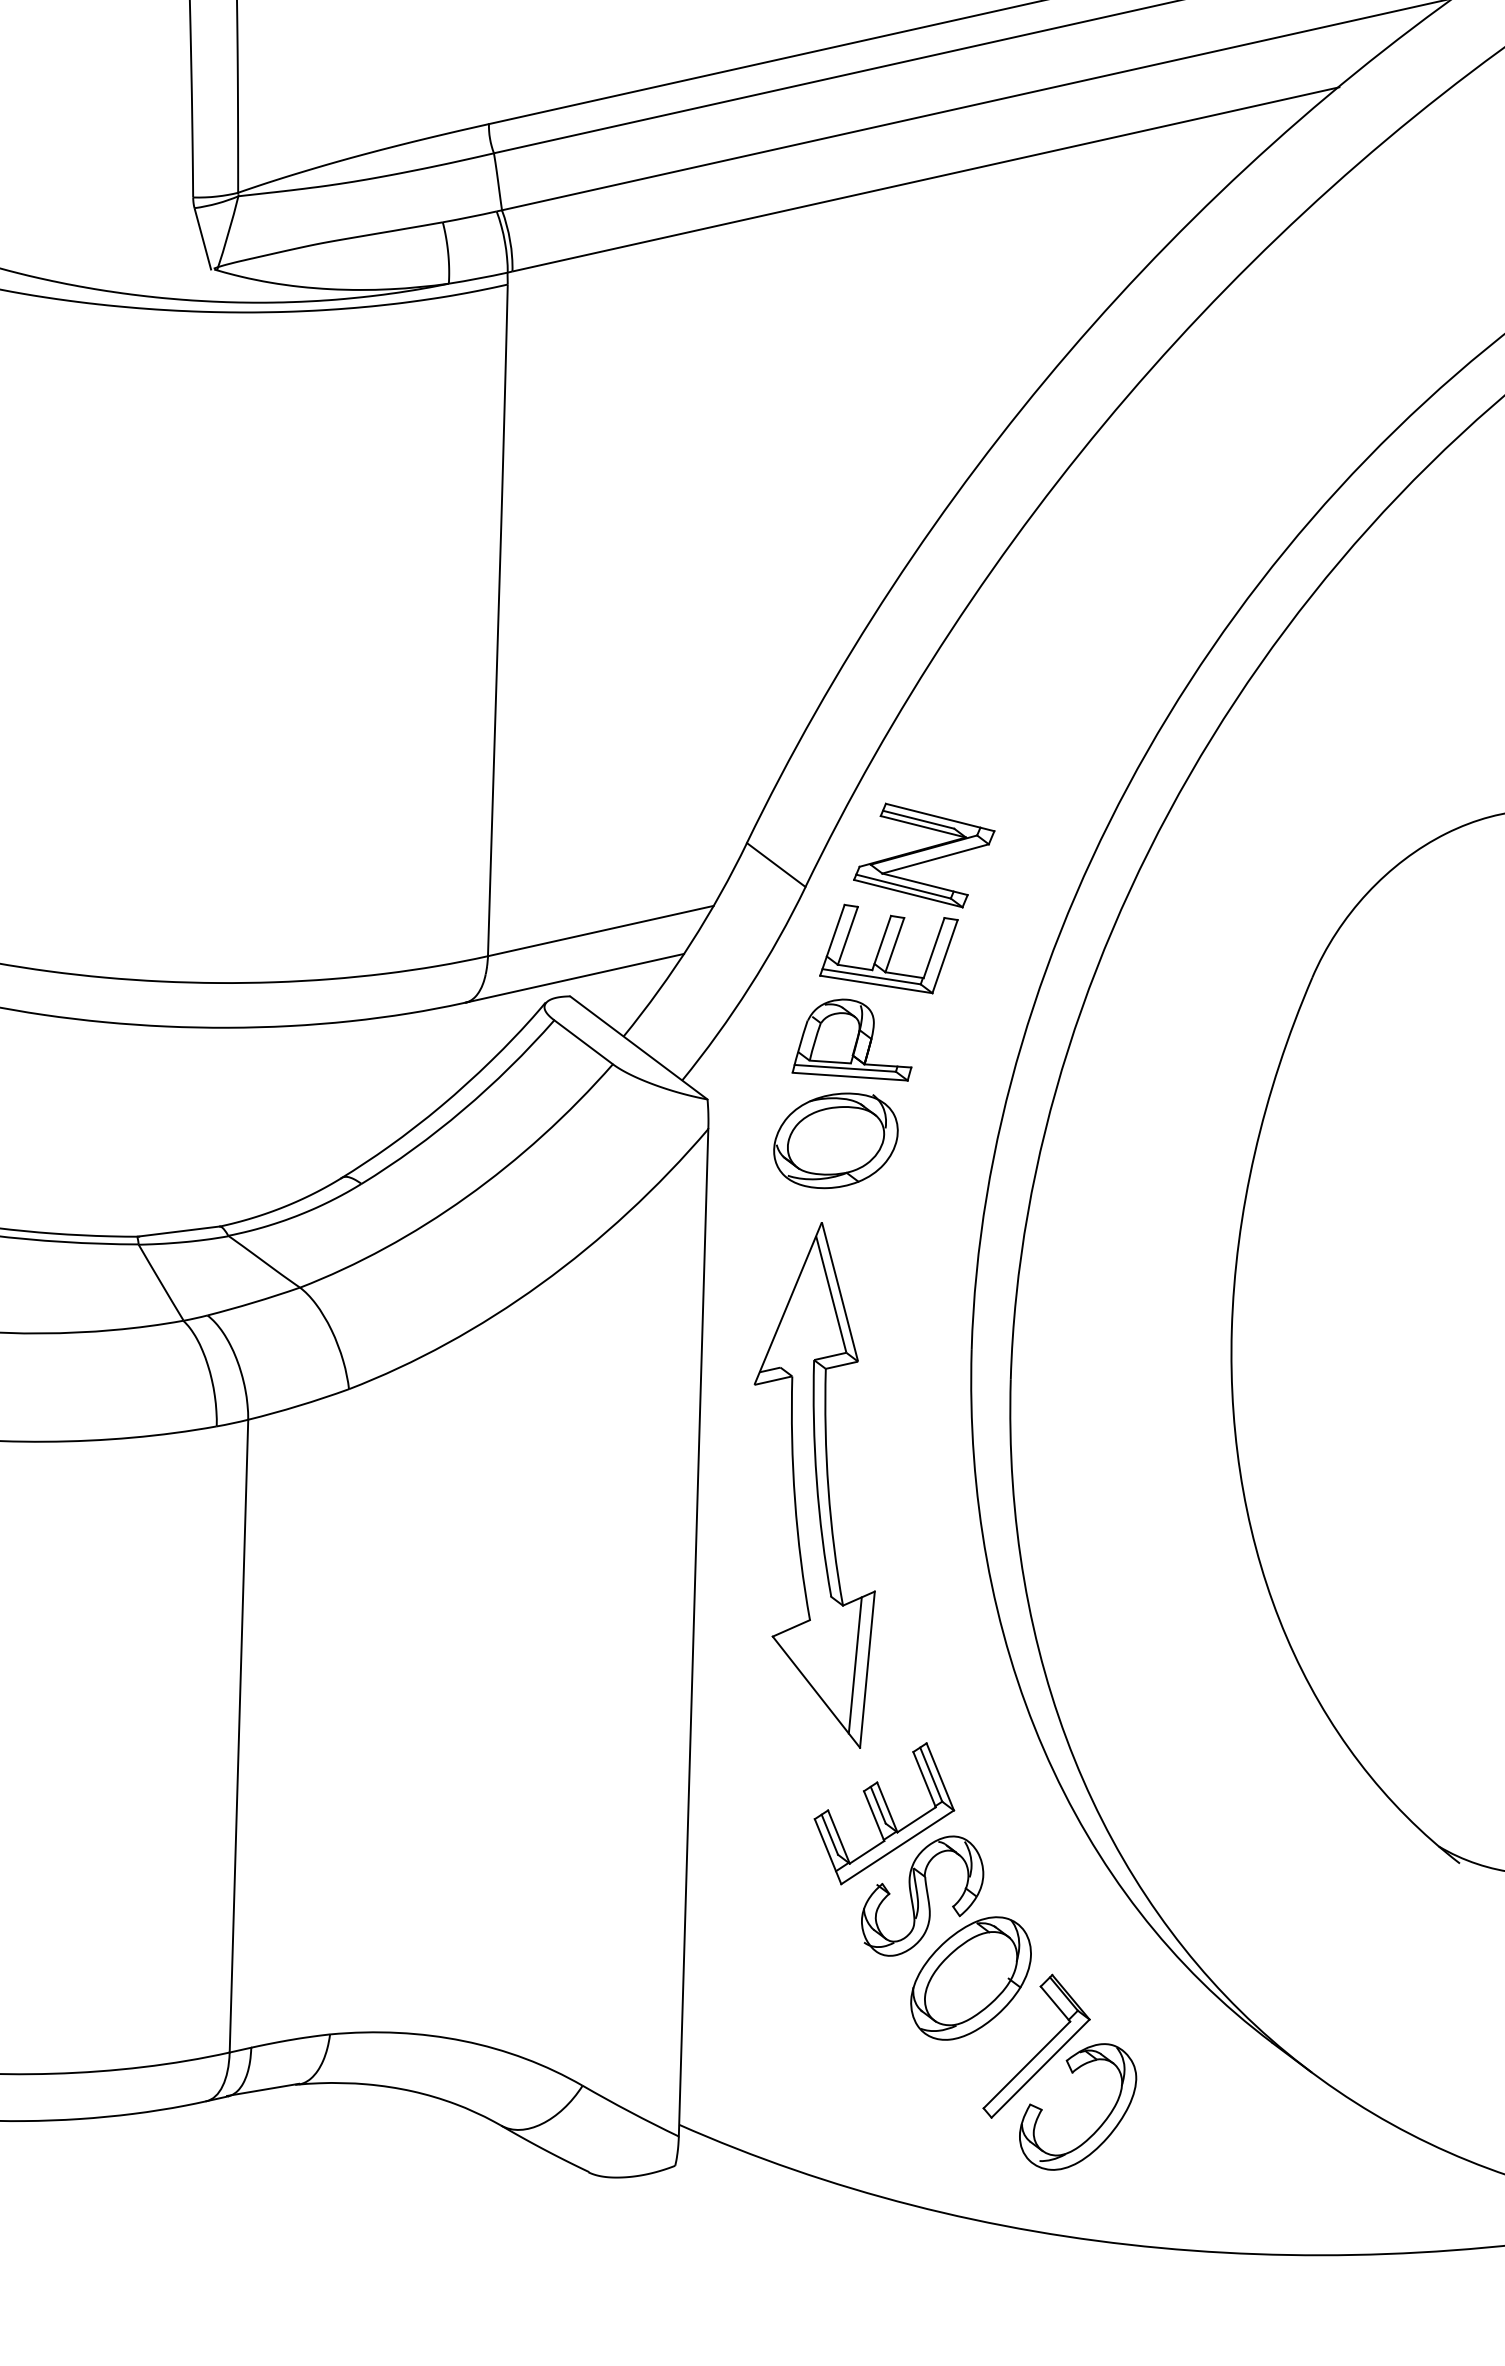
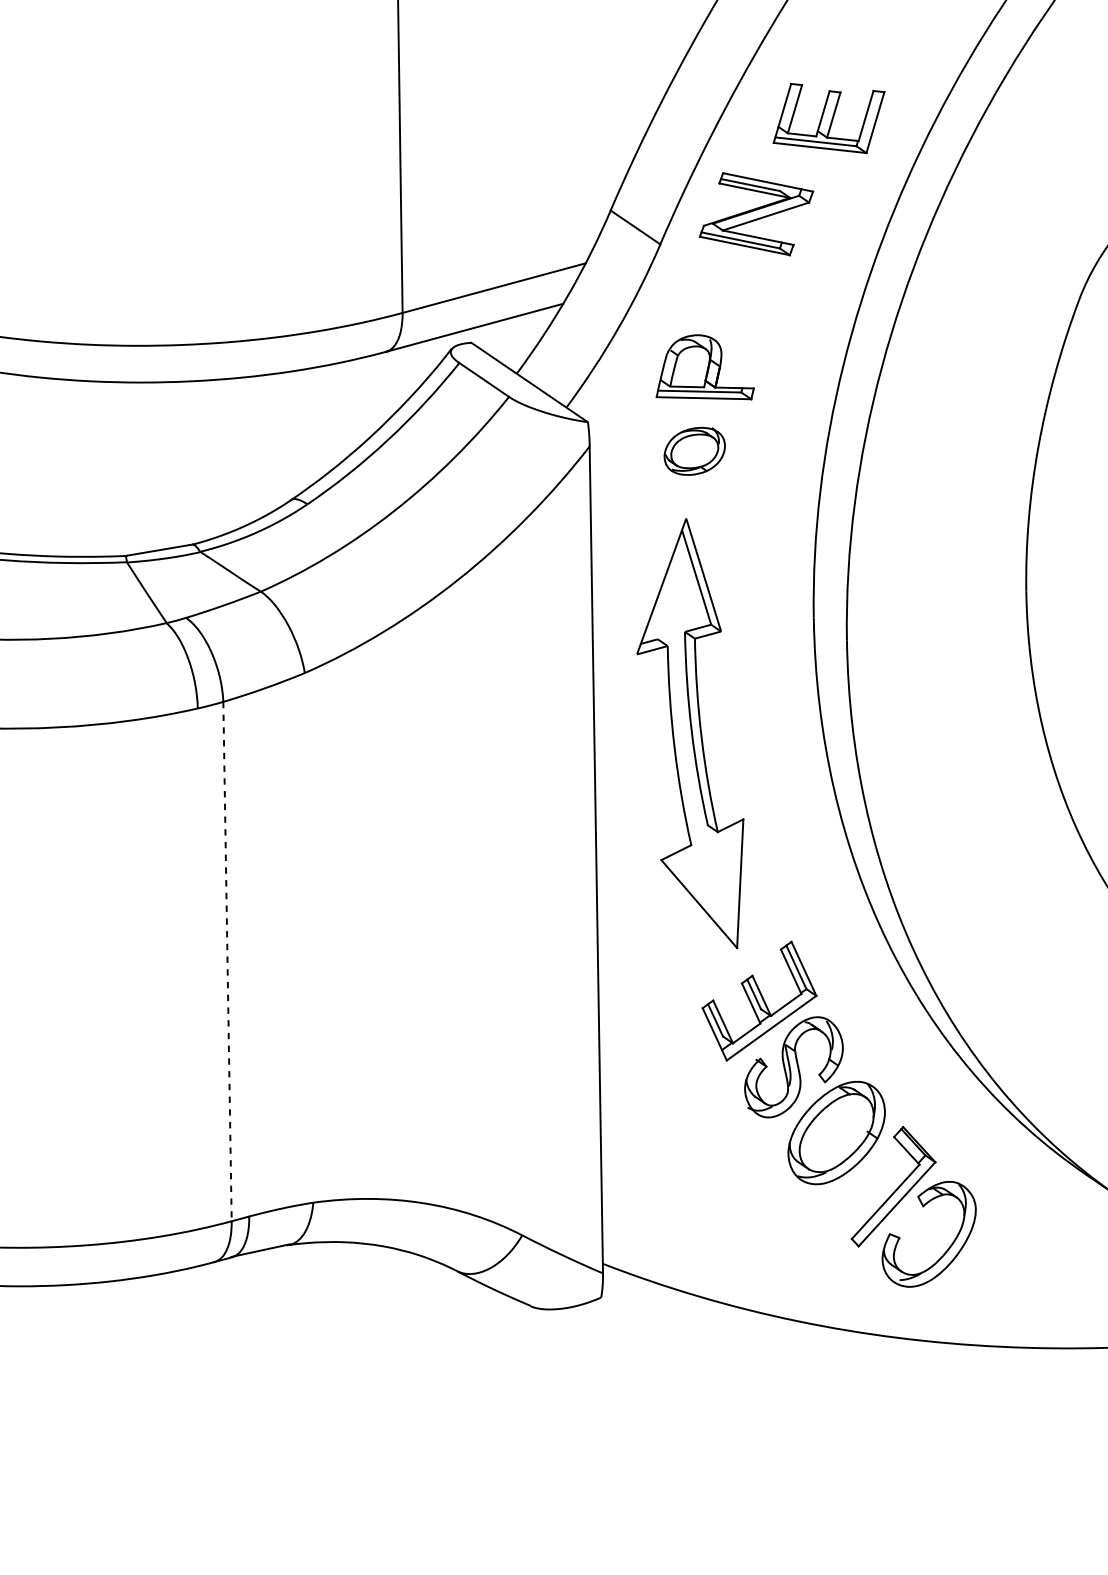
part: (888, 948) -> (828, 118), moved
part: (835, 1140) -> (694, 451), size x0.6
line: (854, 1665) -> (729, 880), removed
line: (238, 1736) -> (227, 961), solid -> dashed

